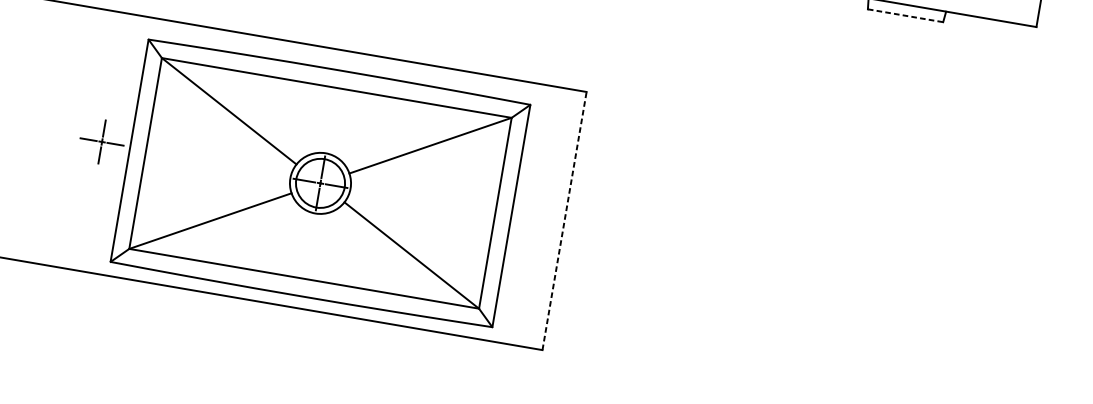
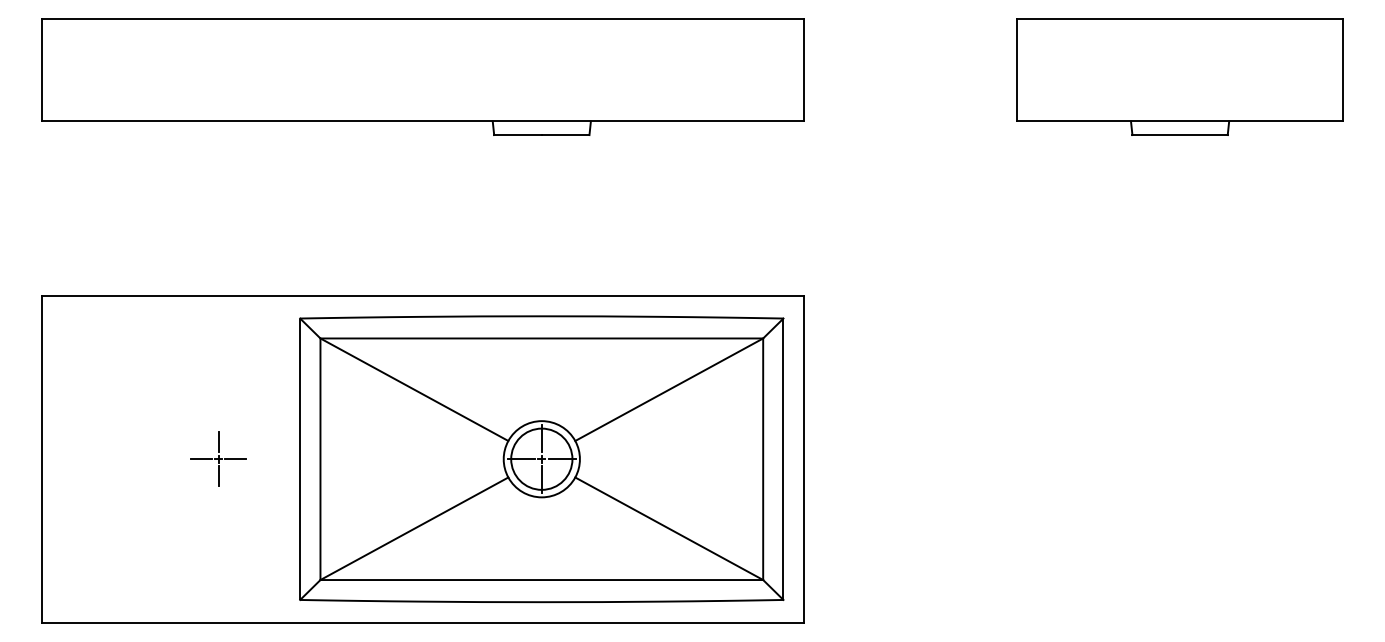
line: (905, 16) -> (1180, 135), dashed -> solid
part: (320, 183) -> (541, 459), moved
line: (564, 220) -> (803, 458), dashed -> solid

